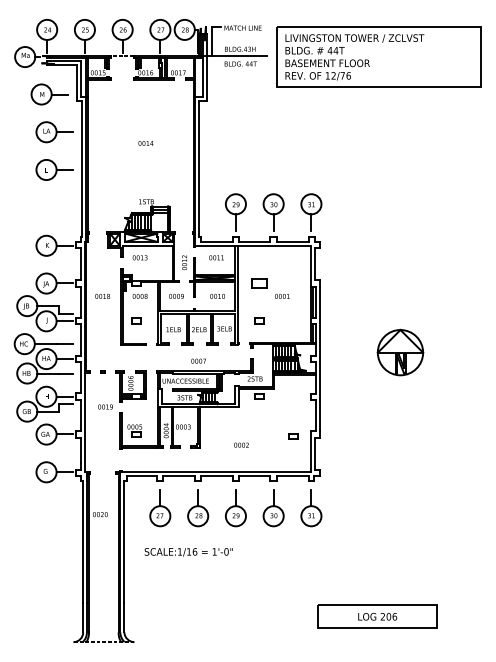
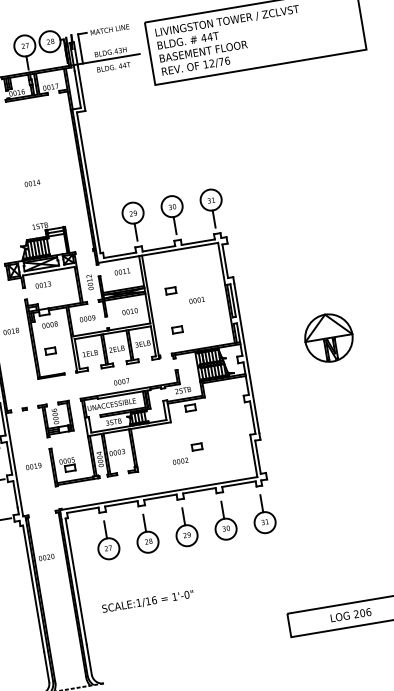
text: (145, 143) -> (32, 183), moved
part: (259, 283) -> (171, 290), size x0.62
text: (105, 406) -> (33, 466), moved
part: (293, 436) -> (197, 447), moved
text: (188, 552) -> (147, 602), moved

